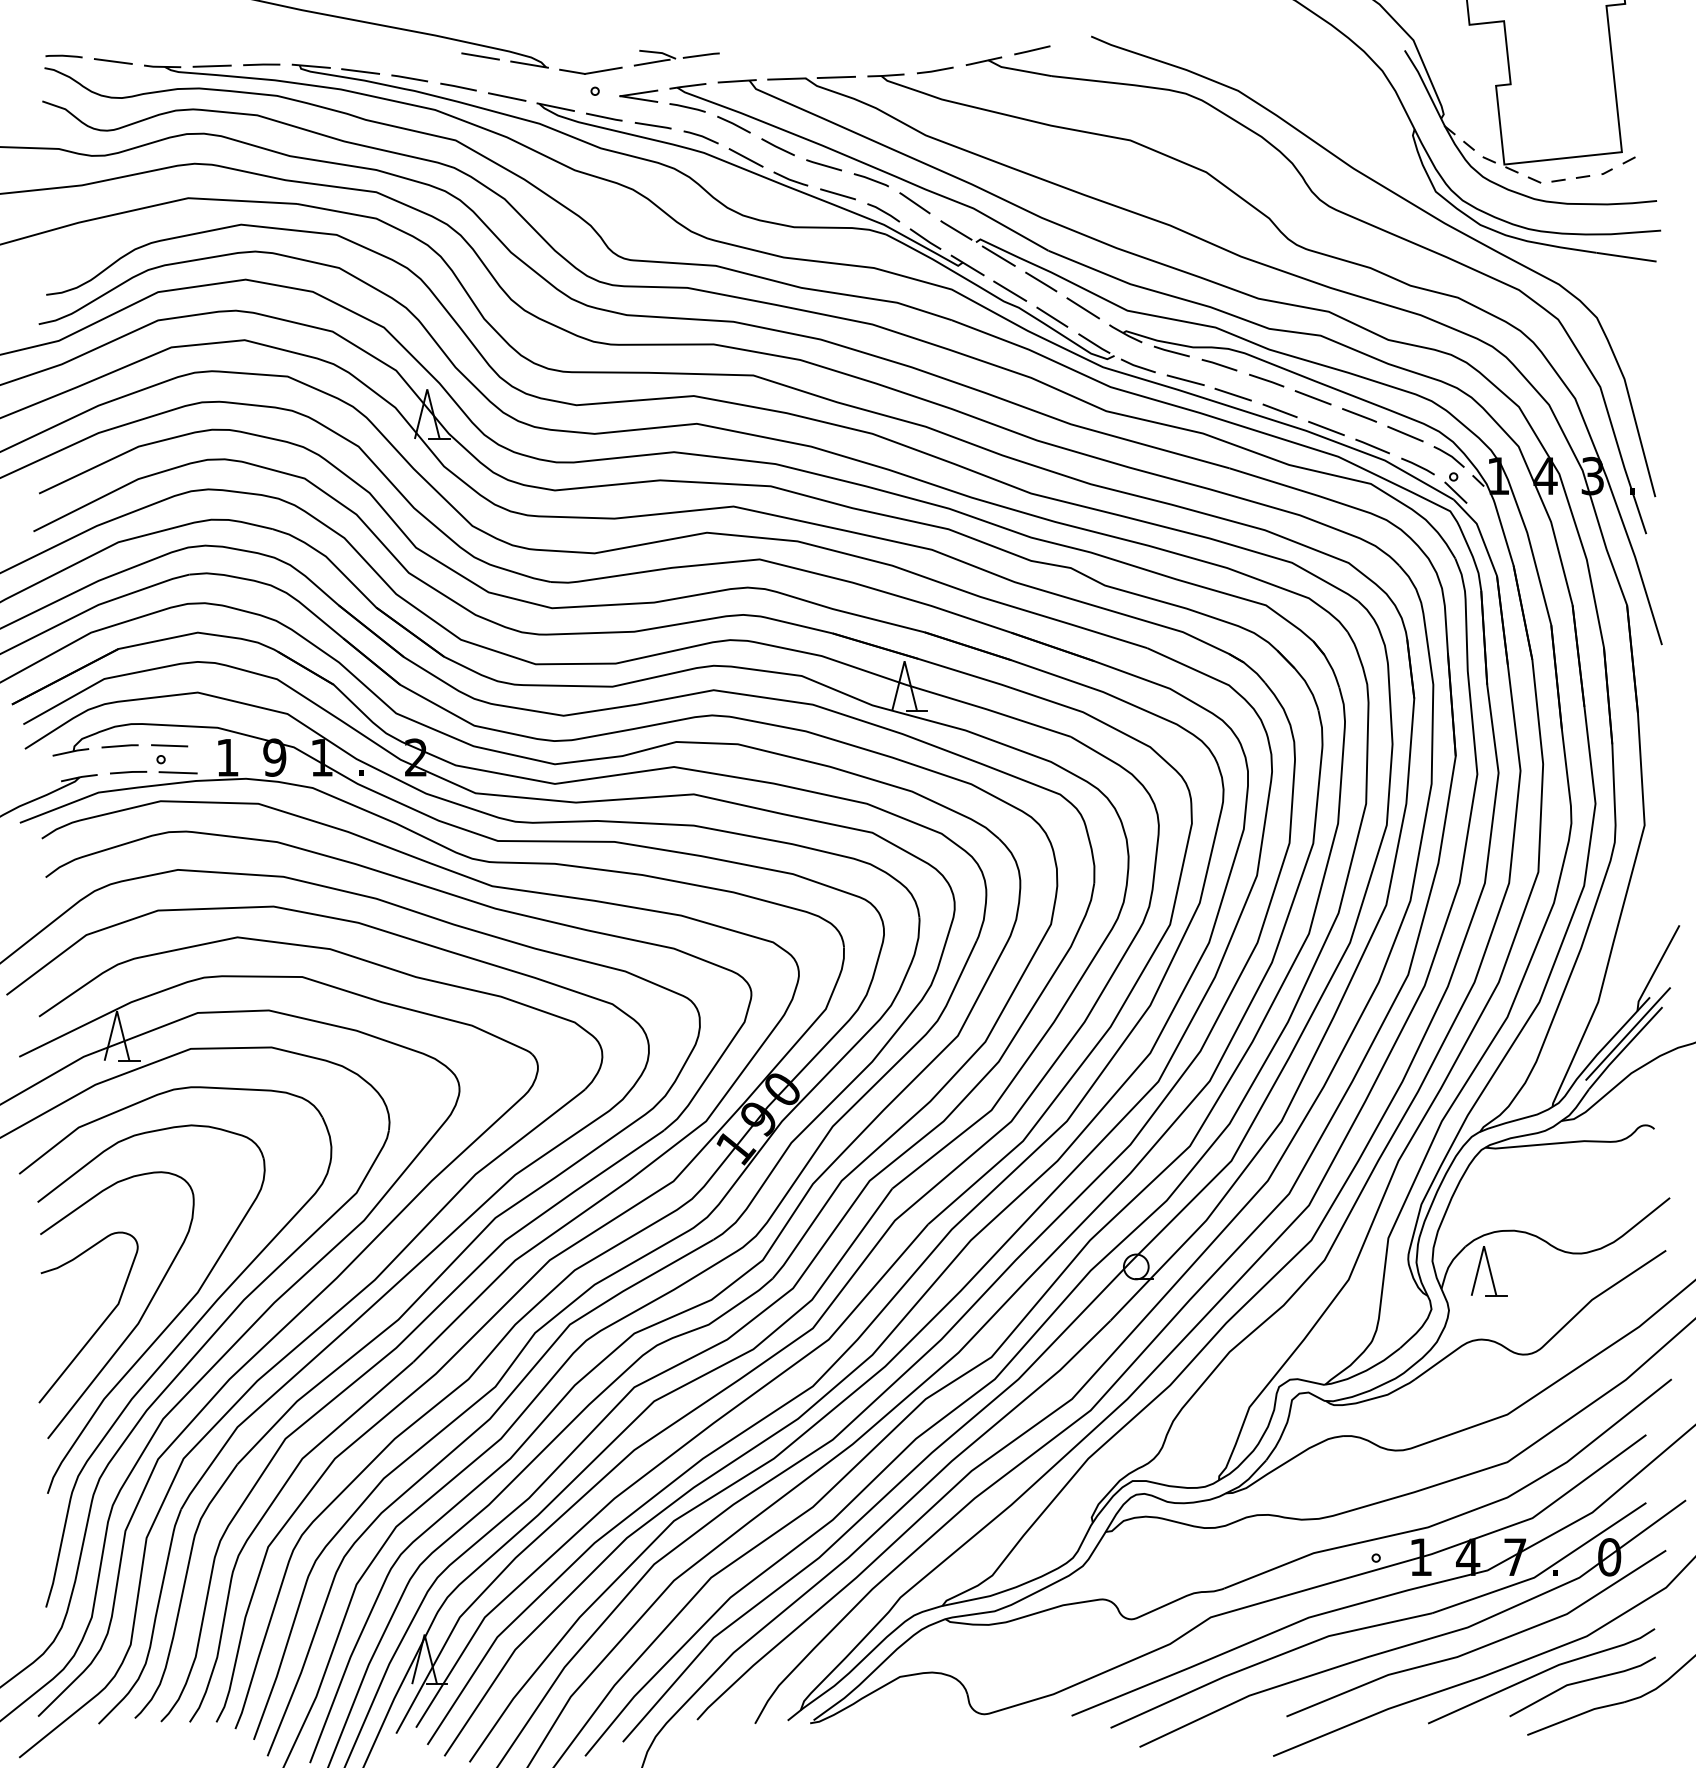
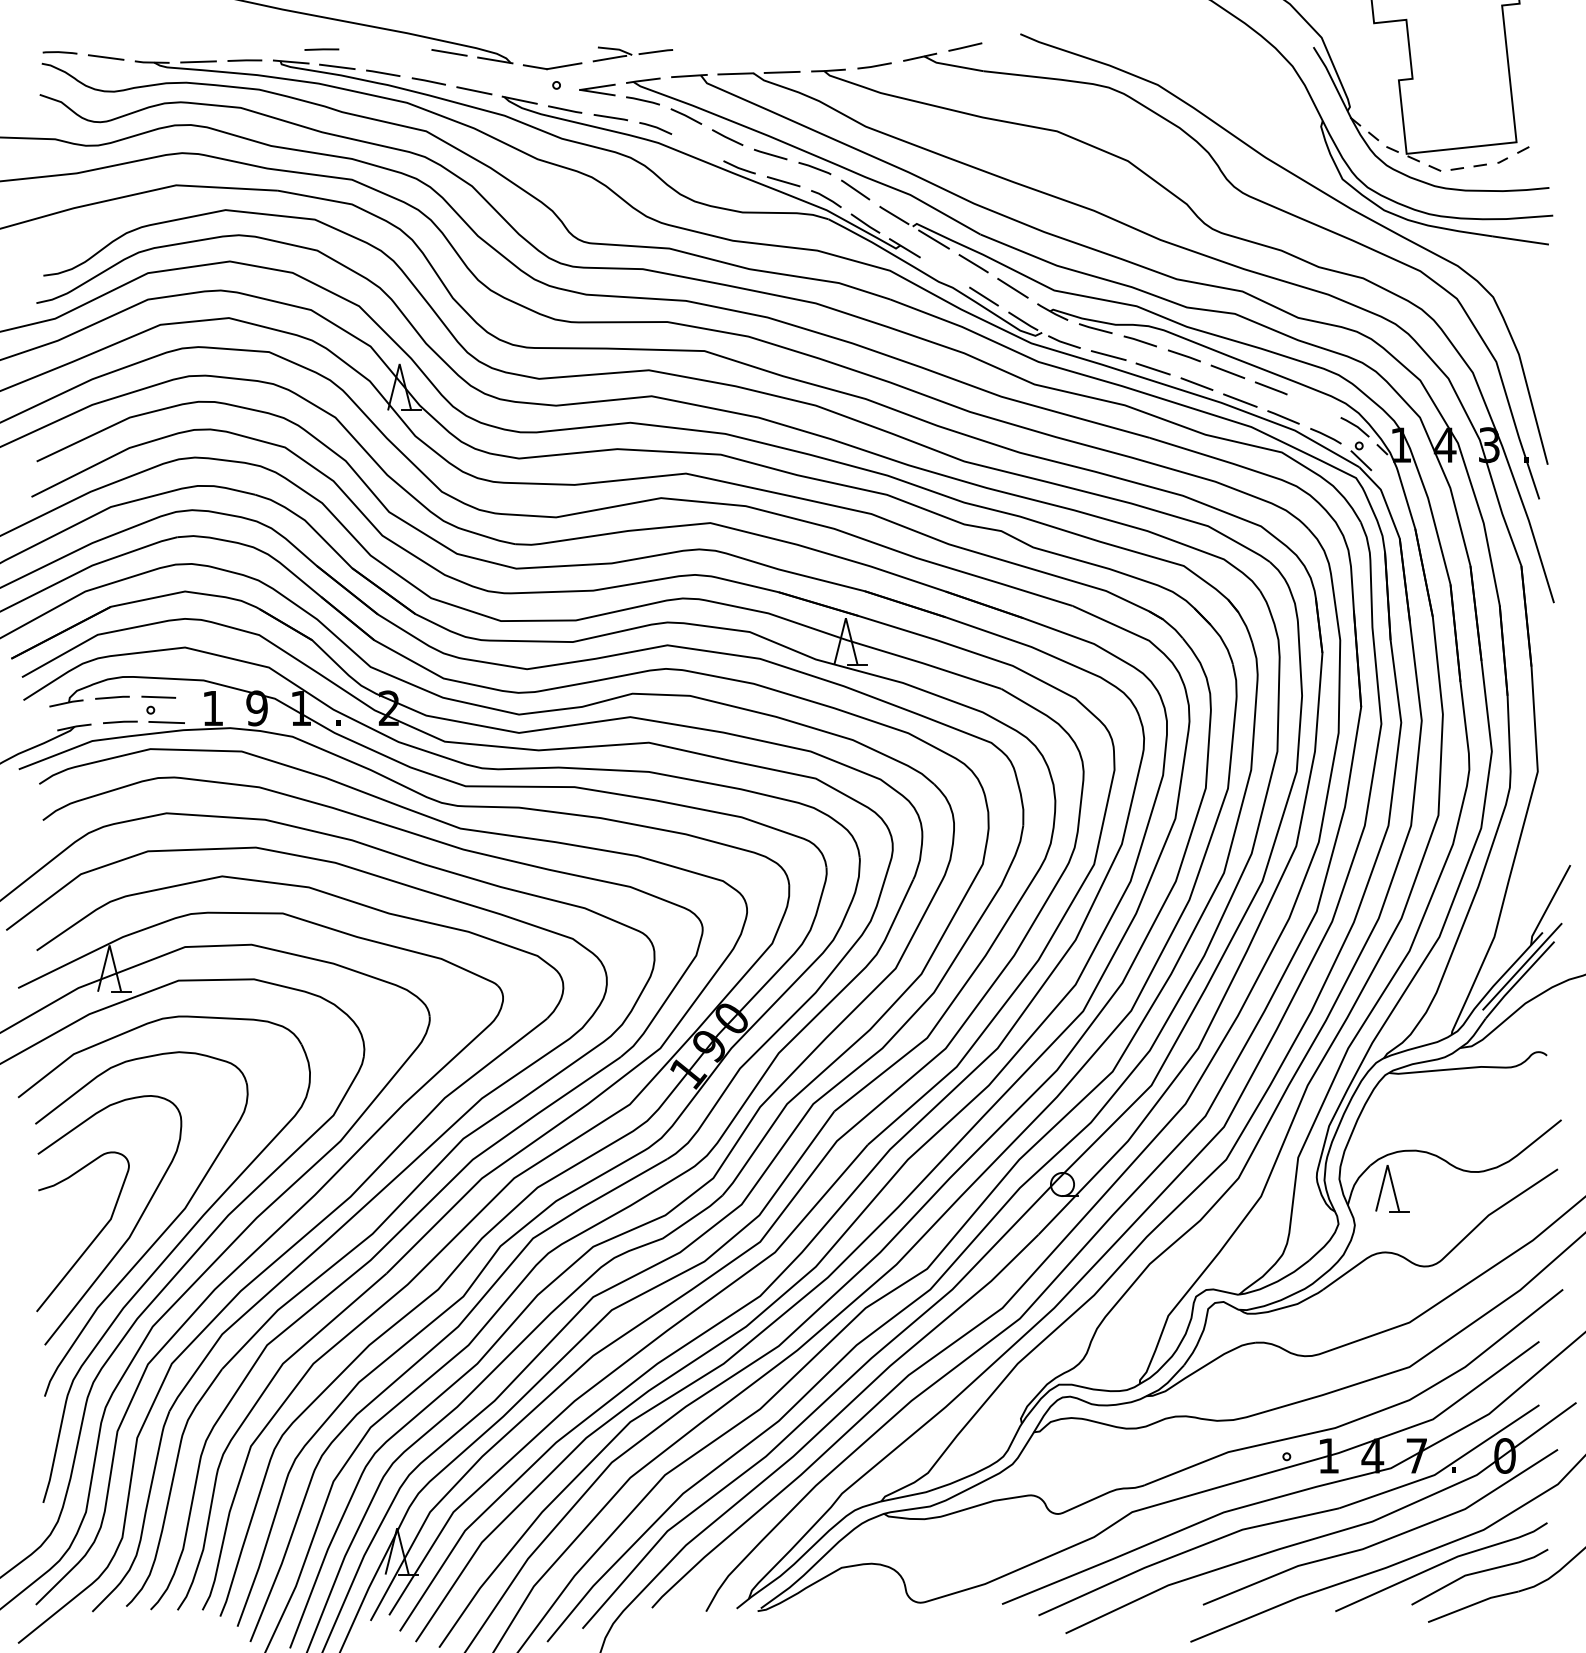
line: (343, 52) -> (321, 49), added
line: (745, 157) -> (697, 147), removed
line: (1010, 291) -> (944, 272), removed
line: (1405, 433) -> (1314, 405), removed

